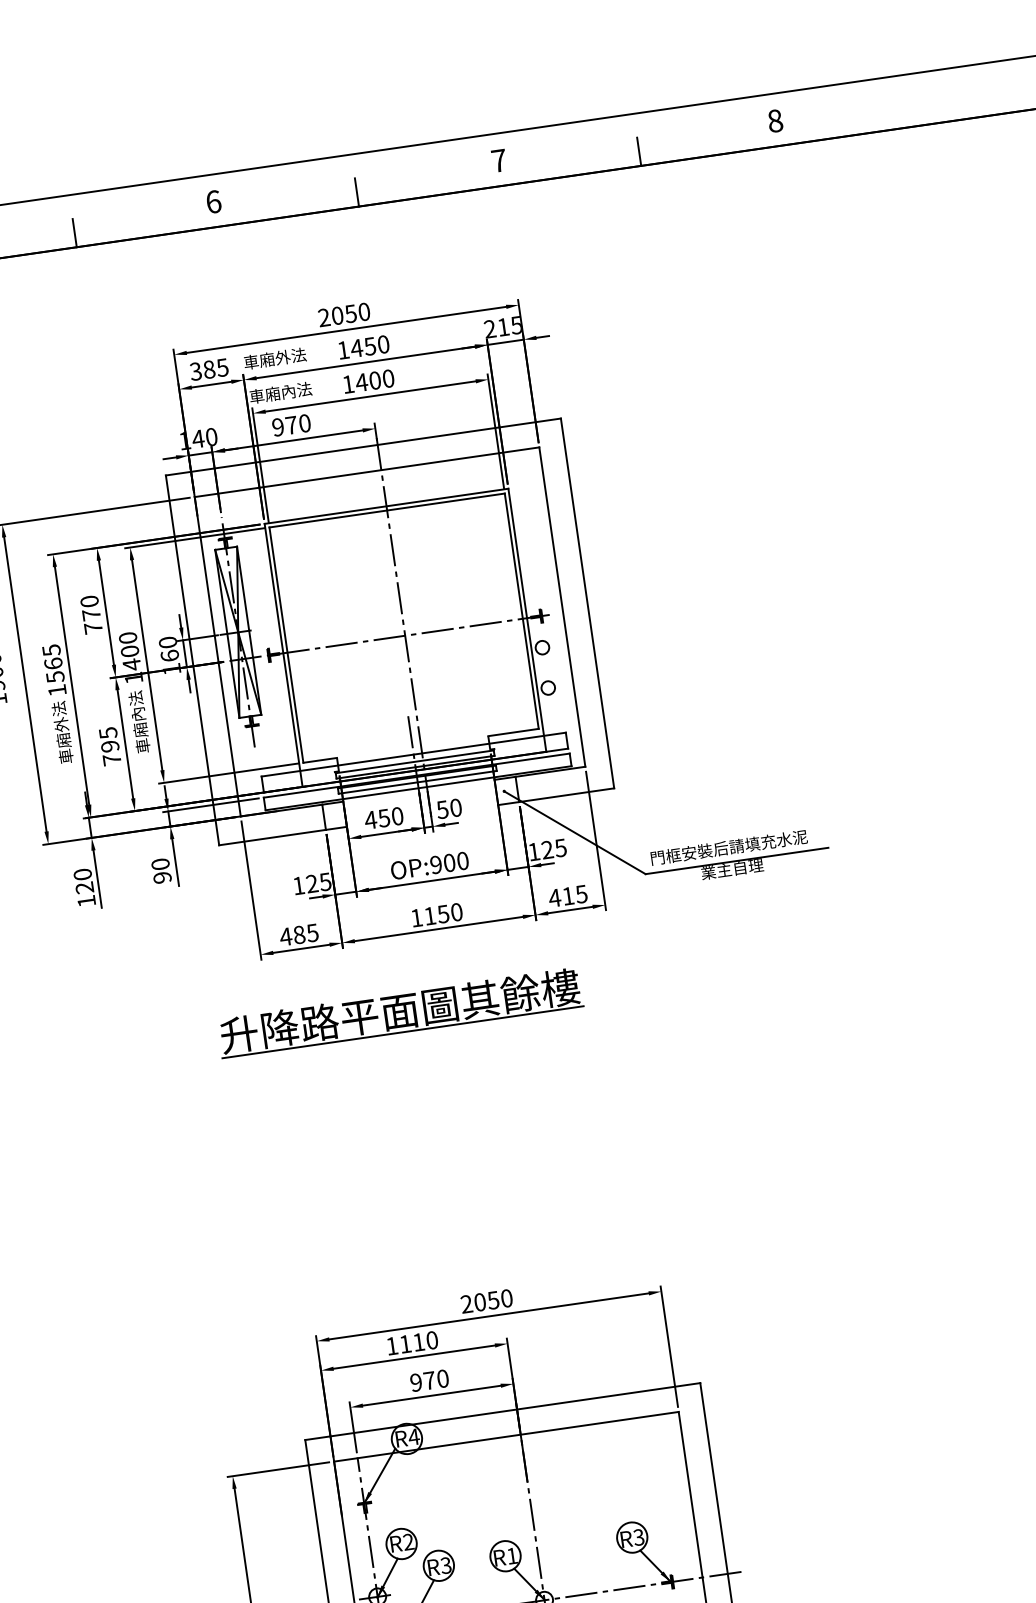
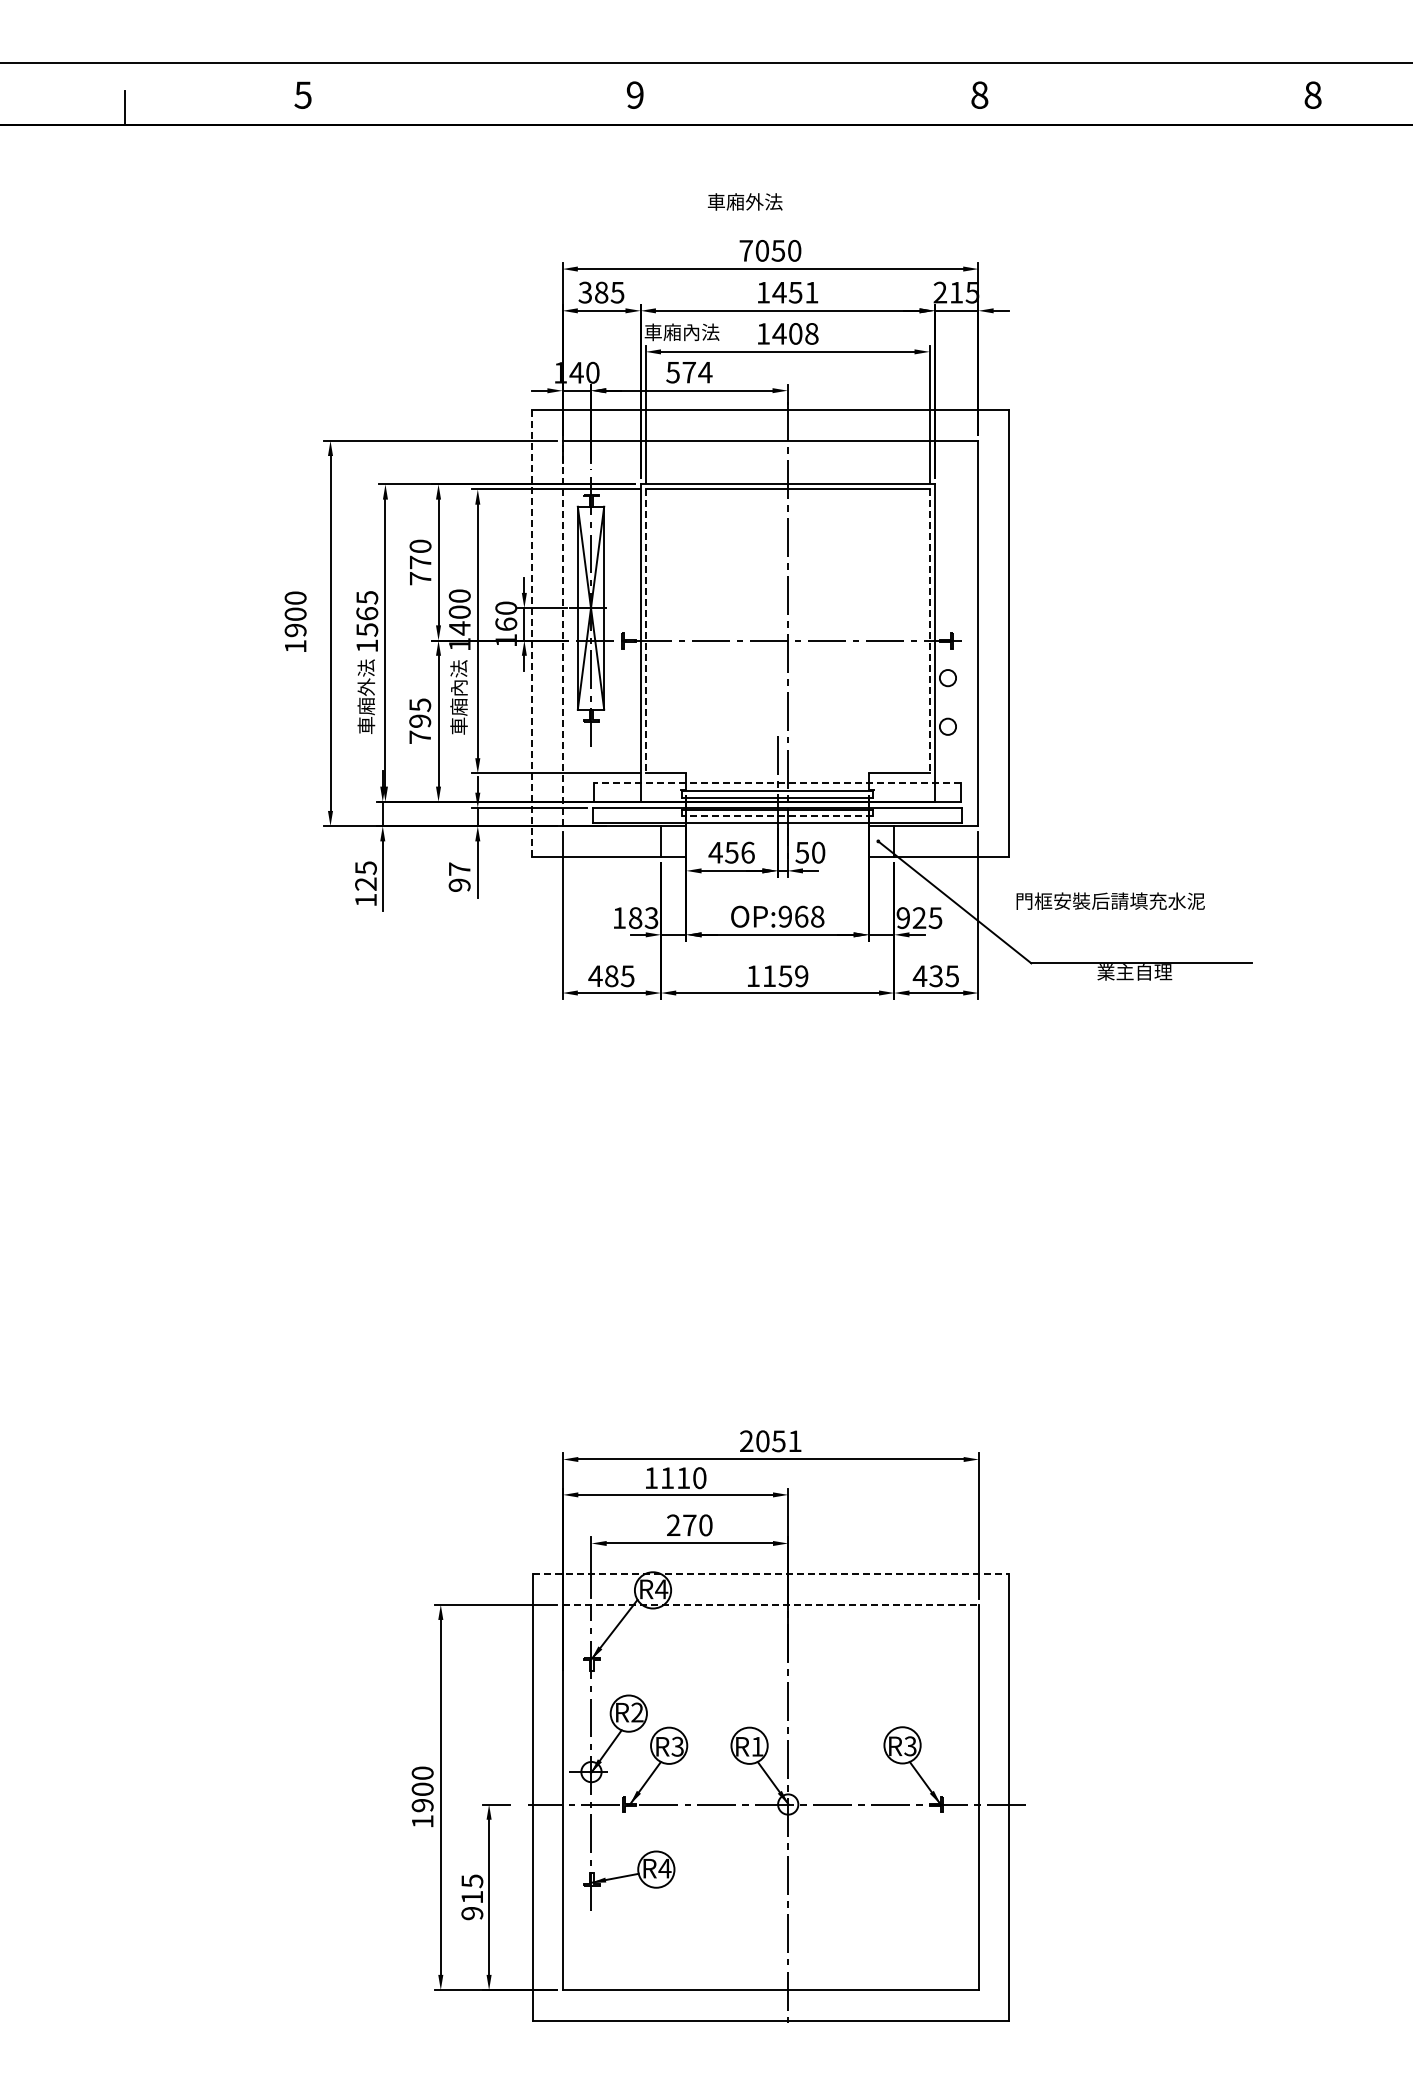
line: (638, 151) -> (1146, 108), removed
text: (498, 160) -> (979, 94), 7 -> 8
line: (357, 192) -> (806, 108), removed
text: (212, 201) -> (634, 94), 6 -> 9
line: (74, 233) -> (465, 108), removed
text: (323, 317) -> (745, 250), 2050 -> 7050
text: (383, 344) -> (811, 292), 1450 -> 1451
text: (275, 358) -> (745, 201), moved
text: (388, 378) -> (811, 333), 1400 -> 1408
text: (291, 425) -> (689, 372), 970 -> 574
line: (521, 611) -> (929, 631), solid -> dashed
line: (286, 645) -> (645, 631), solid -> dashed
line: (217, 656) -> (562, 633), solid -> dashed
line: (192, 660) -> (532, 633), solid -> dashed
line: (413, 754) -> (777, 782), solid -> dashed
line: (417, 782) -> (777, 816), solid -> dashed
text: (397, 816) -> (747, 852), 450 -> 456
text: (728, 847) -> (1110, 900), moved
text: (533, 852) -> (902, 918), 125 -> 925
text: (456, 861) -> (809, 916), OP:900 -> OP:968
text: (160, 863) -> (459, 868), 90 -> 97
text: (82, 874) -> (365, 867), 120 -> 125
text: (318, 883) -> (643, 918), 125 -> 183
text: (567, 896) -> (935, 976), 415 -> 435
text: (456, 912) -> (801, 976), 1150 -> 1159
part: (400, 1012) -> (717, 1085), removed
text: (506, 1298) -> (794, 1441), 2050 -> 2051
text: (416, 1382) -> (673, 1525), 970 -> 270
line: (503, 1411) -> (771, 1574), solid -> dashed
line: (505, 1436) -> (770, 1604), solid -> dashed

